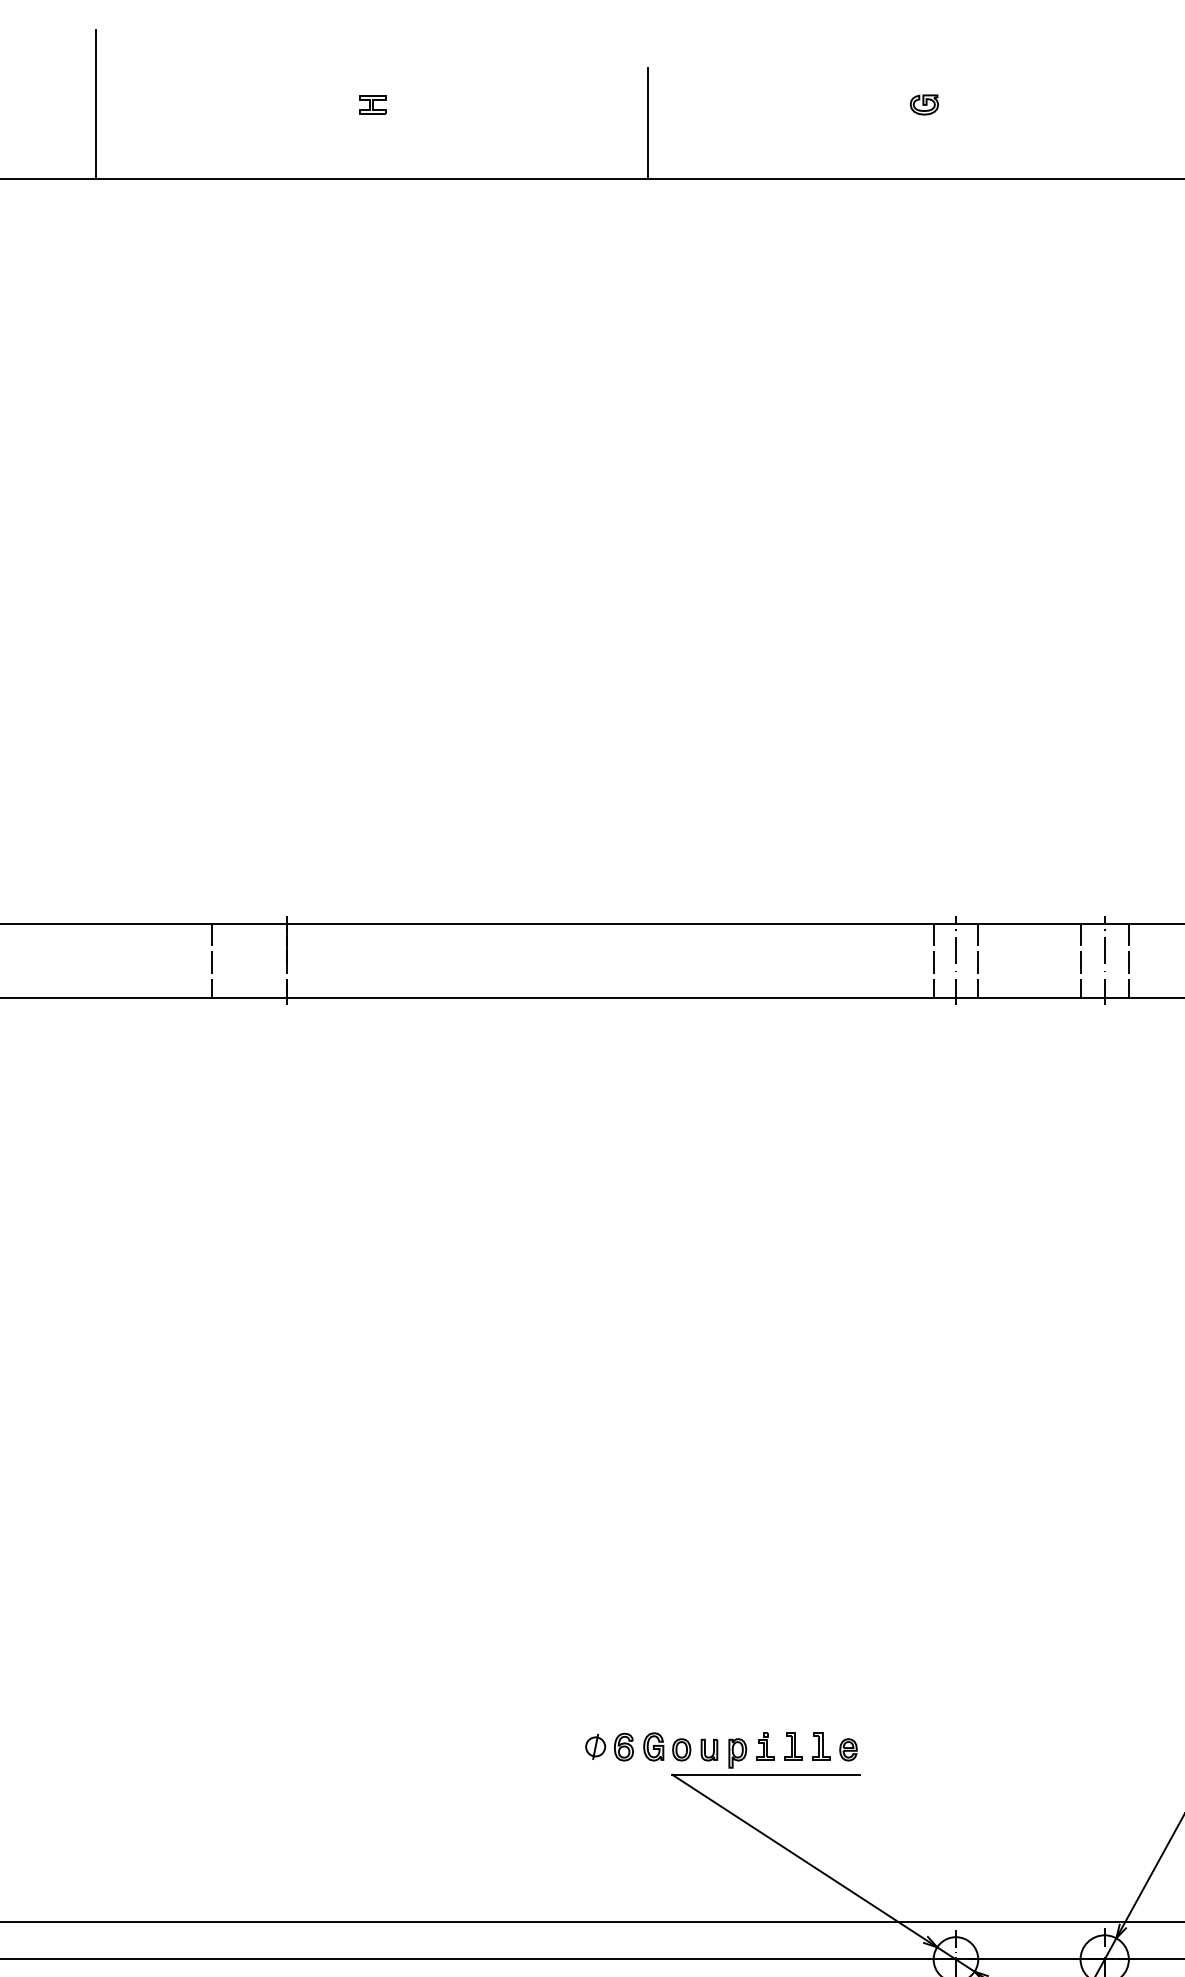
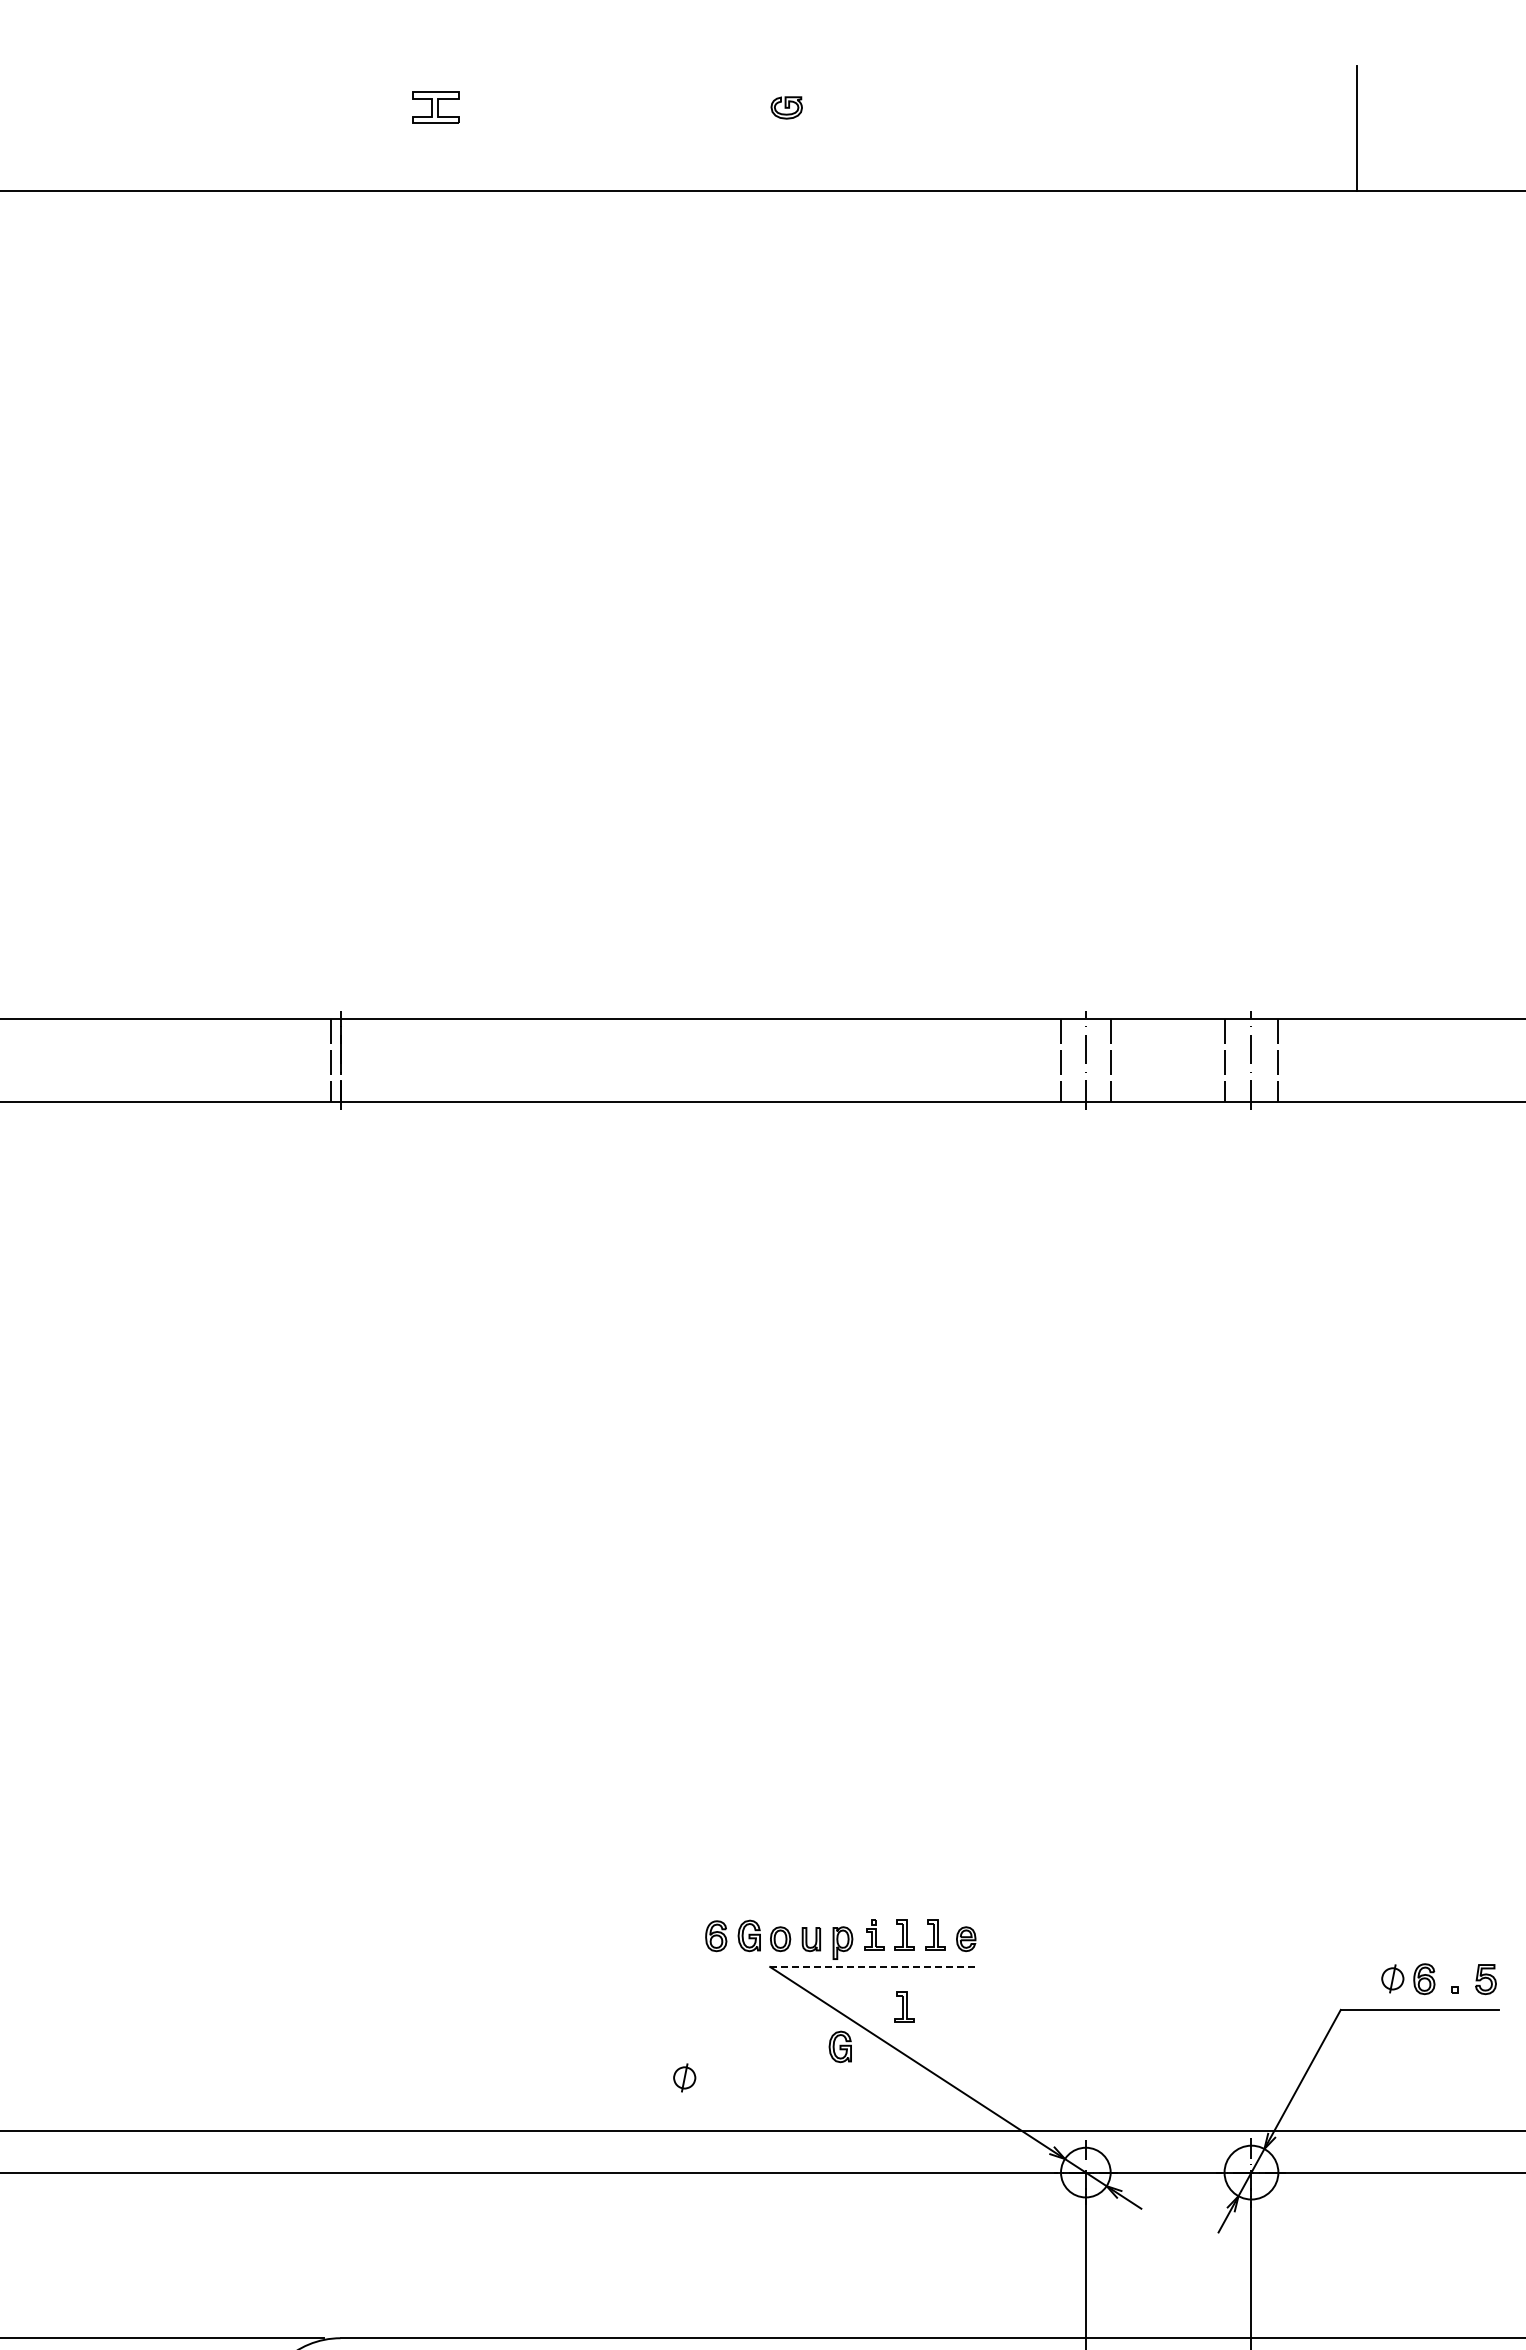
line: (96, 104) -> (128, 107), removed
part: (372, 104) -> (436, 107), size x1.6
part: (924, 104) -> (786, 107), moved
line: (647, 123) -> (742, 128), removed
line: (211, 960) -> (330, 1060), moved
part: (595, 1746) -> (684, 2077), moved
line: (766, 1774) -> (874, 1966), solid -> dashed
part: (793, 1810) -> (904, 2006), added
part: (734, 1846) -> (839, 2046), added

